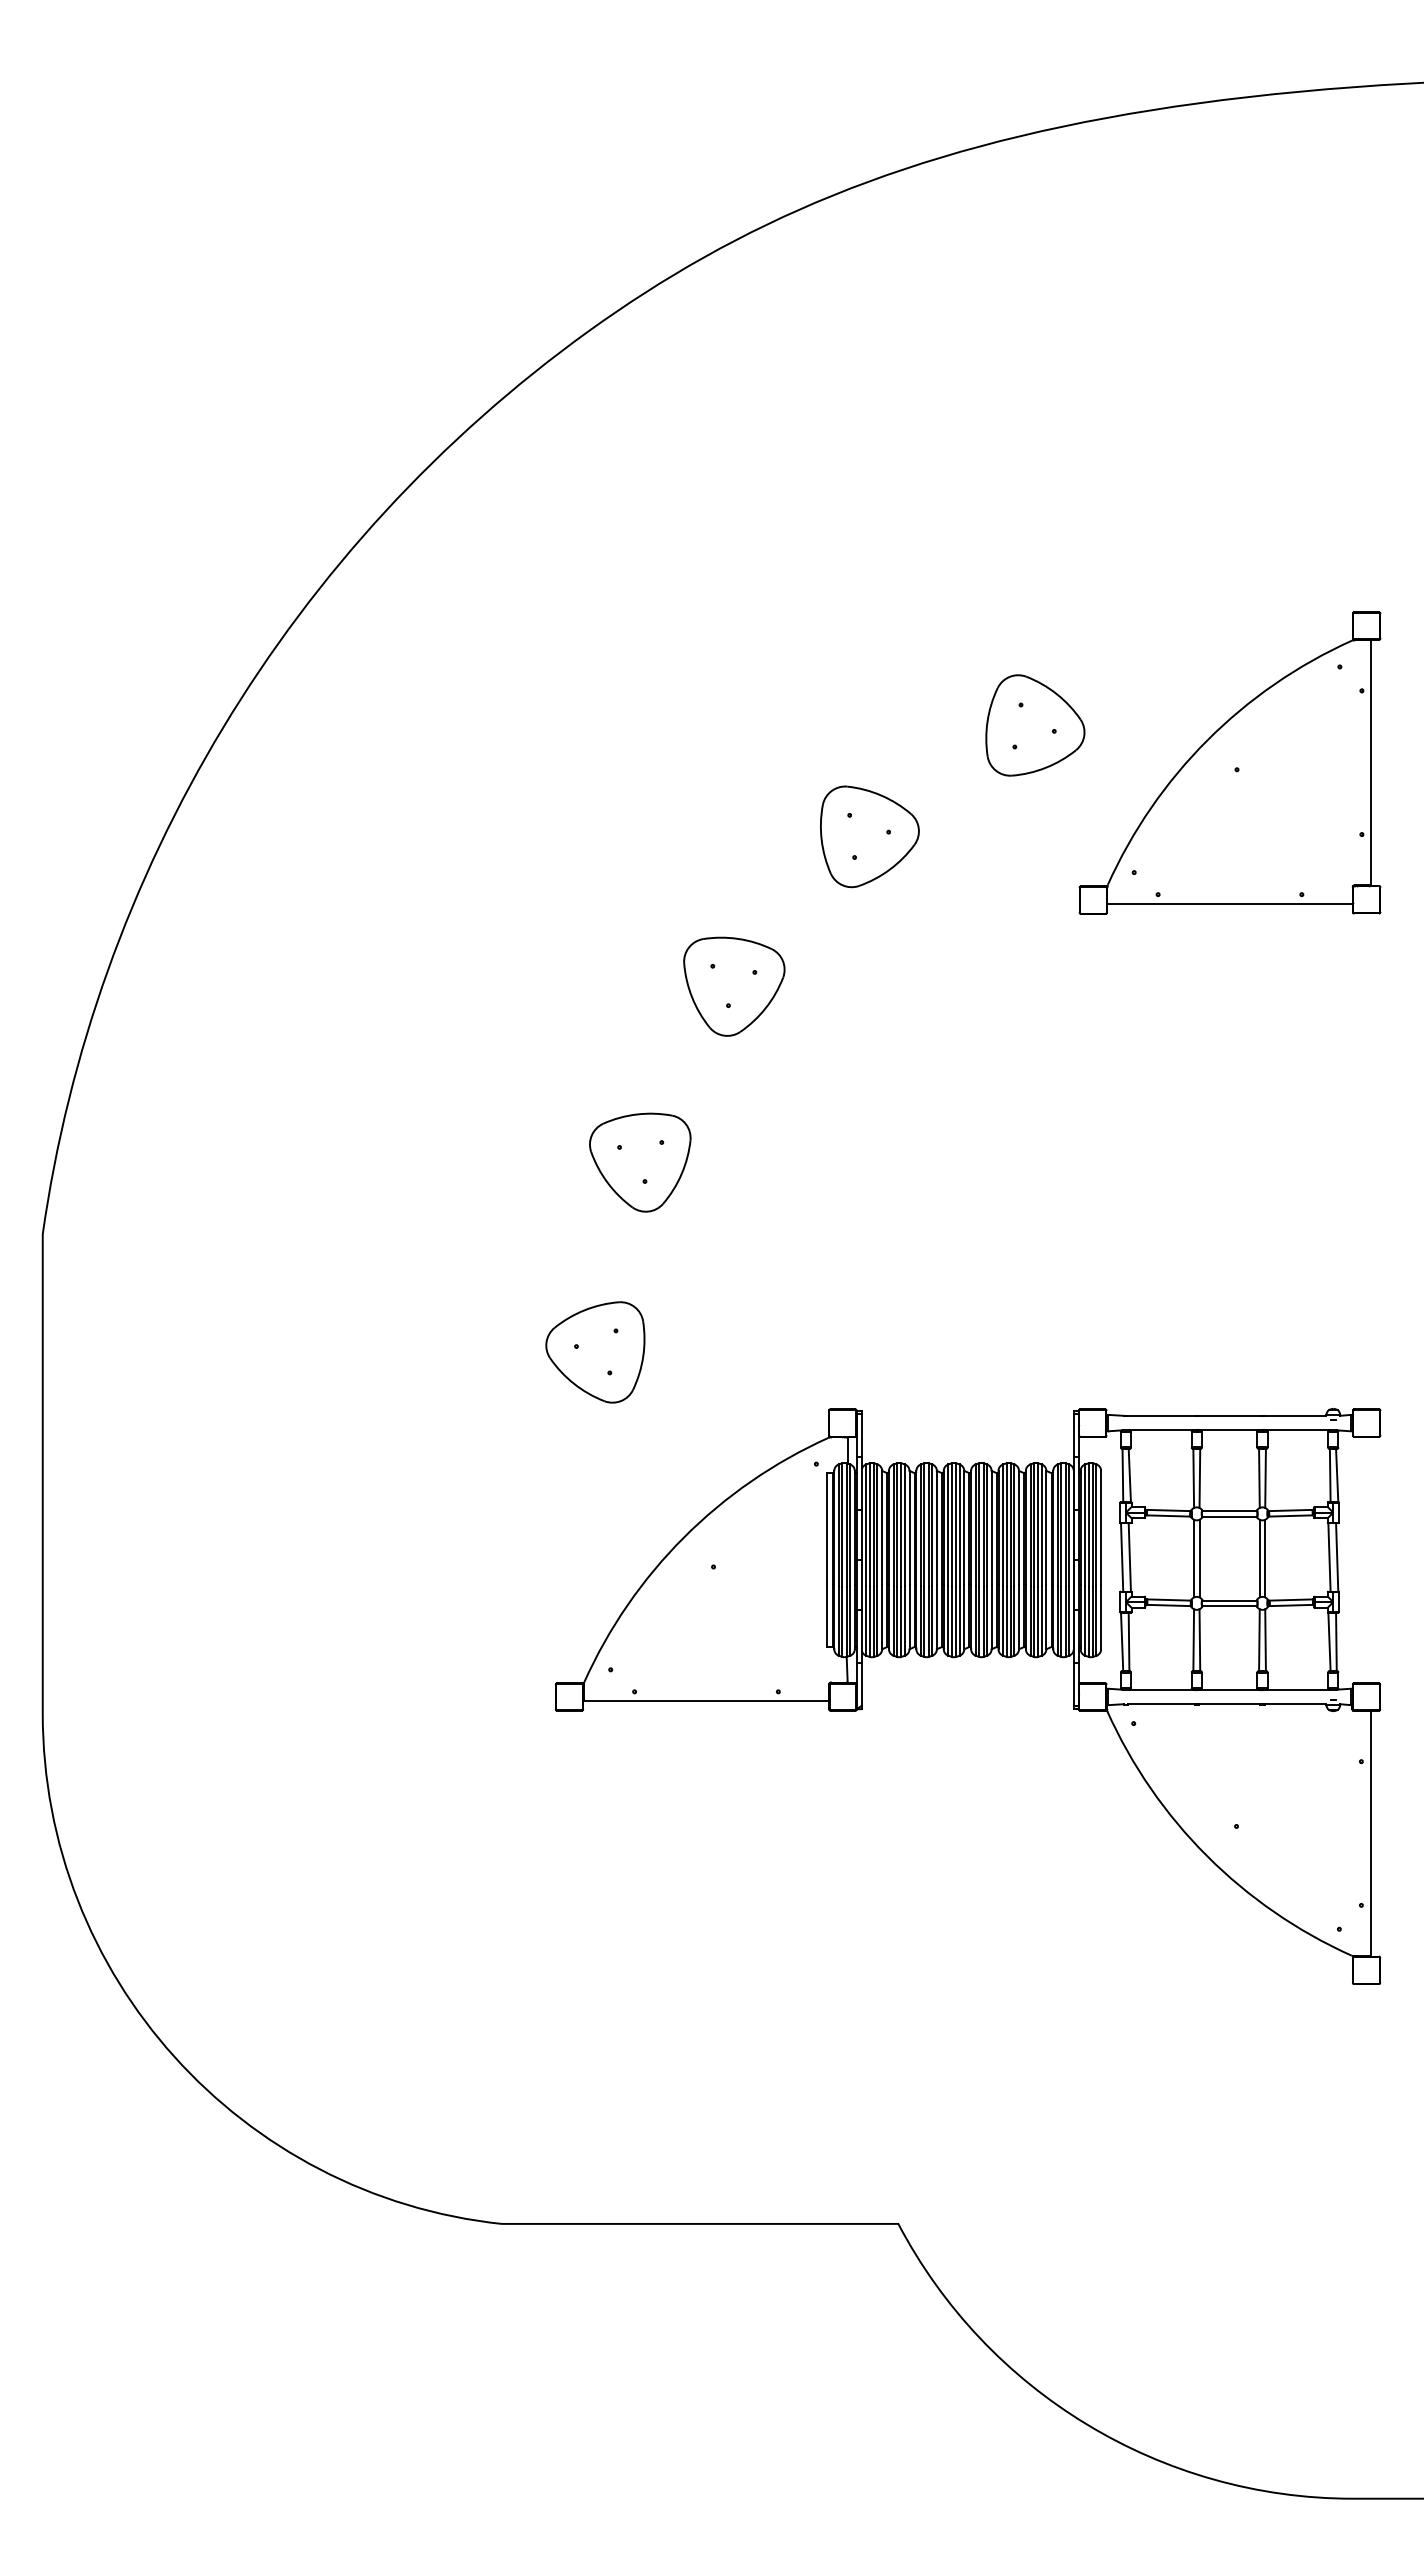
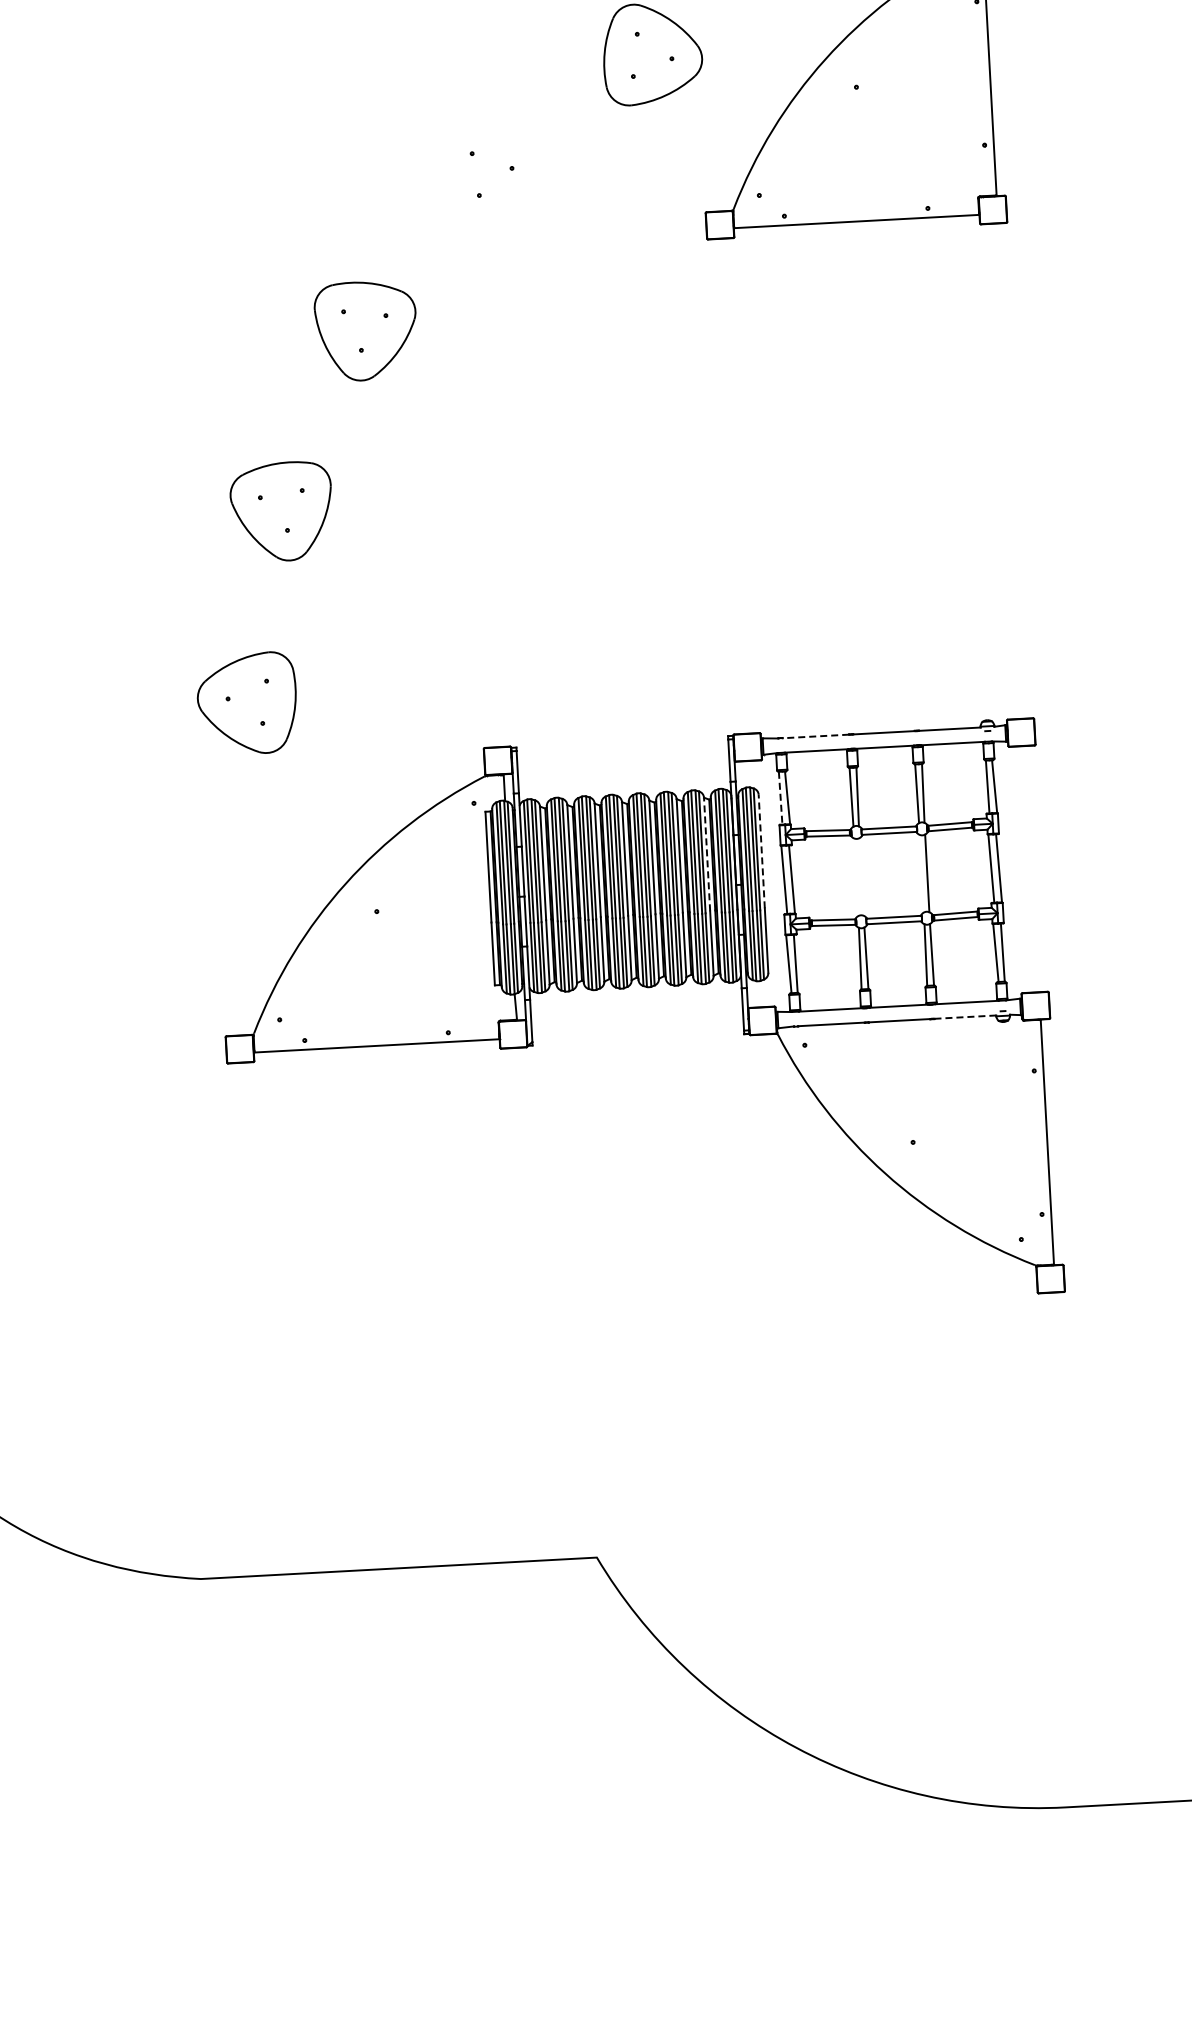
part: (869, 836) -> (493, 173), removed
line: (1160, 1415) -> (814, 736), solid -> dashed
line: (1122, 1476) -> (780, 799), solid -> dashed
line: (1046, 1527) -> (707, 854), solid -> dashed
line: (1101, 1527) -> (762, 851), solid -> dashed
line: (1194, 1558) -> (856, 877), removed
line: (1199, 1558) -> (861, 876), removed
line: (1259, 1558) -> (921, 873), removed
line: (1295, 1704) -> (965, 1017), solid -> dashed

